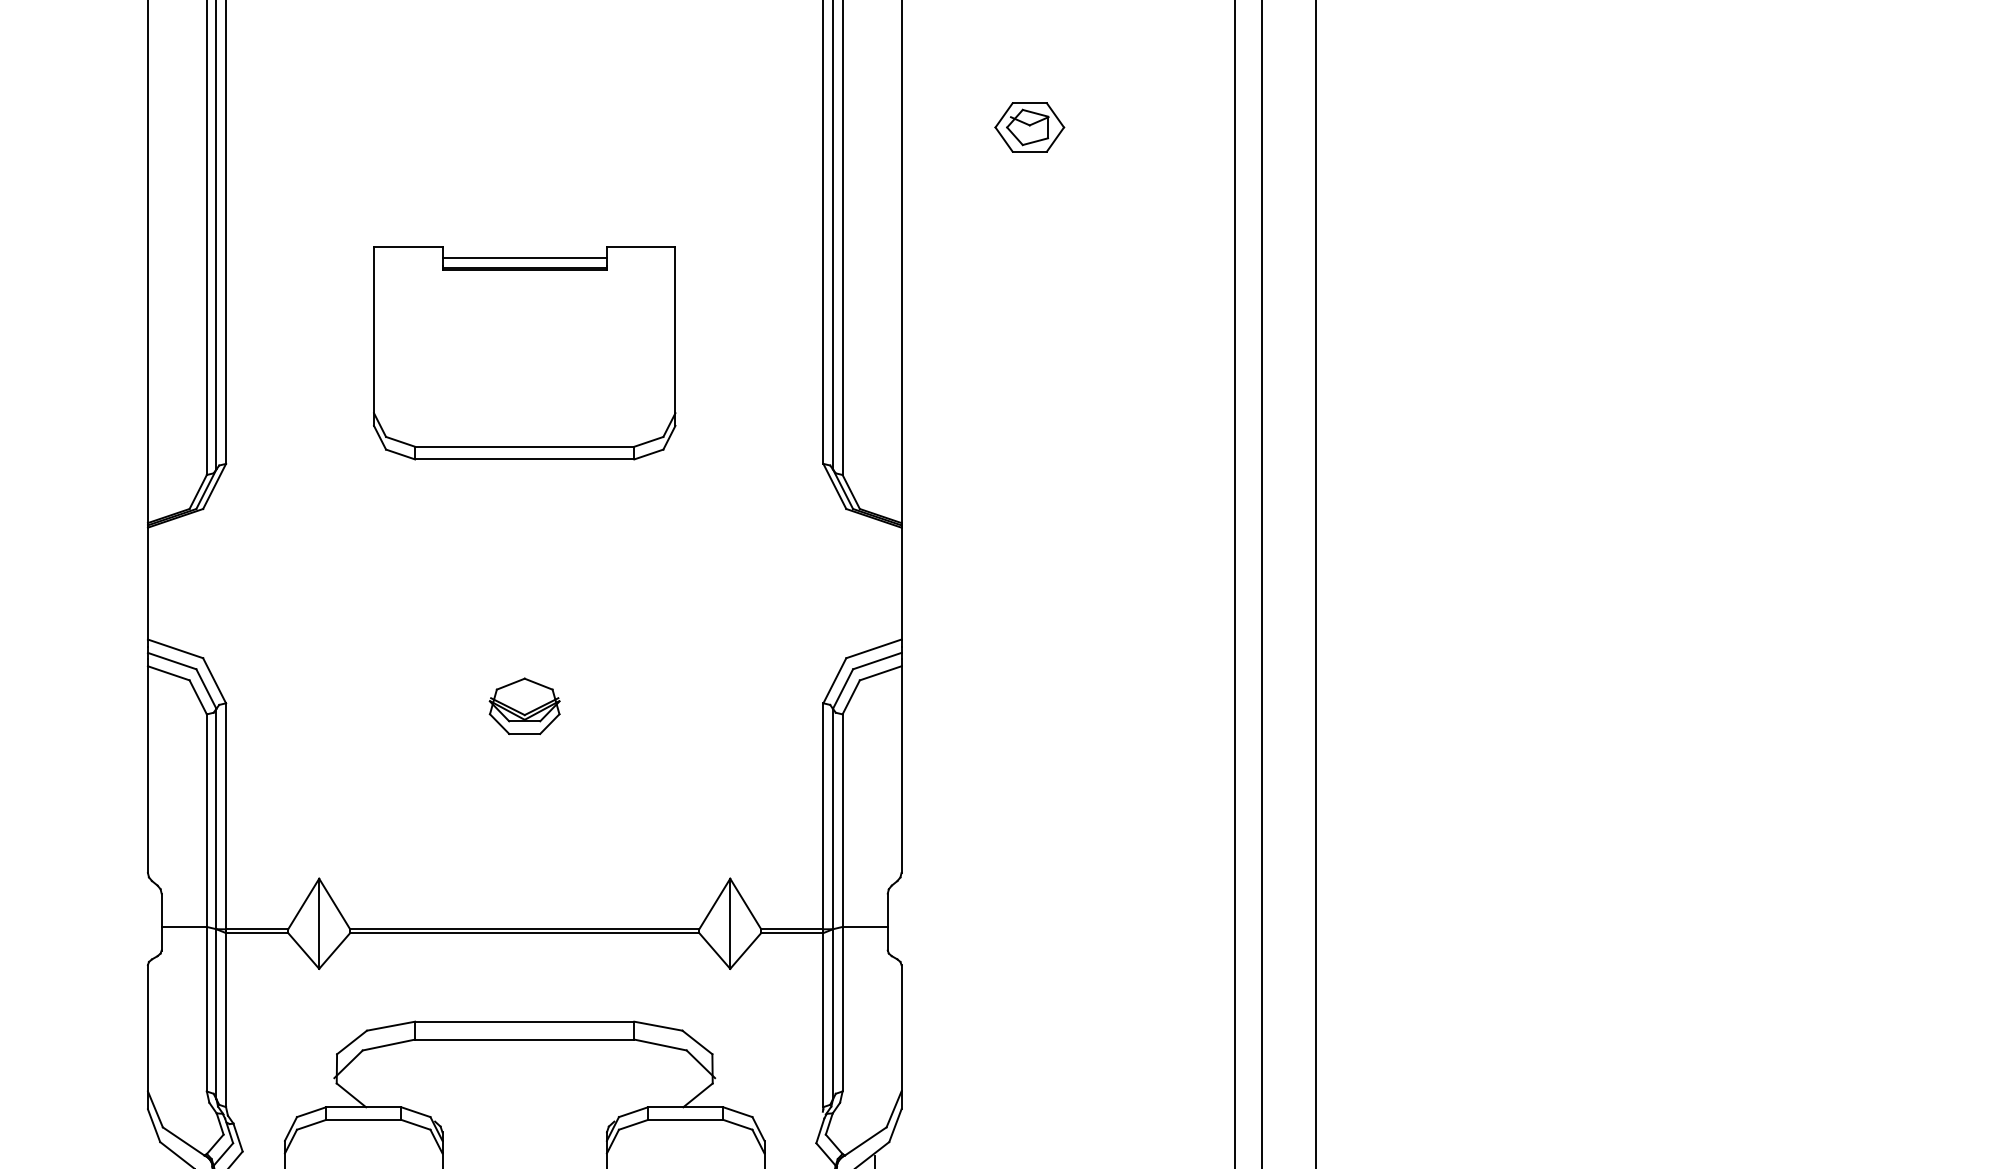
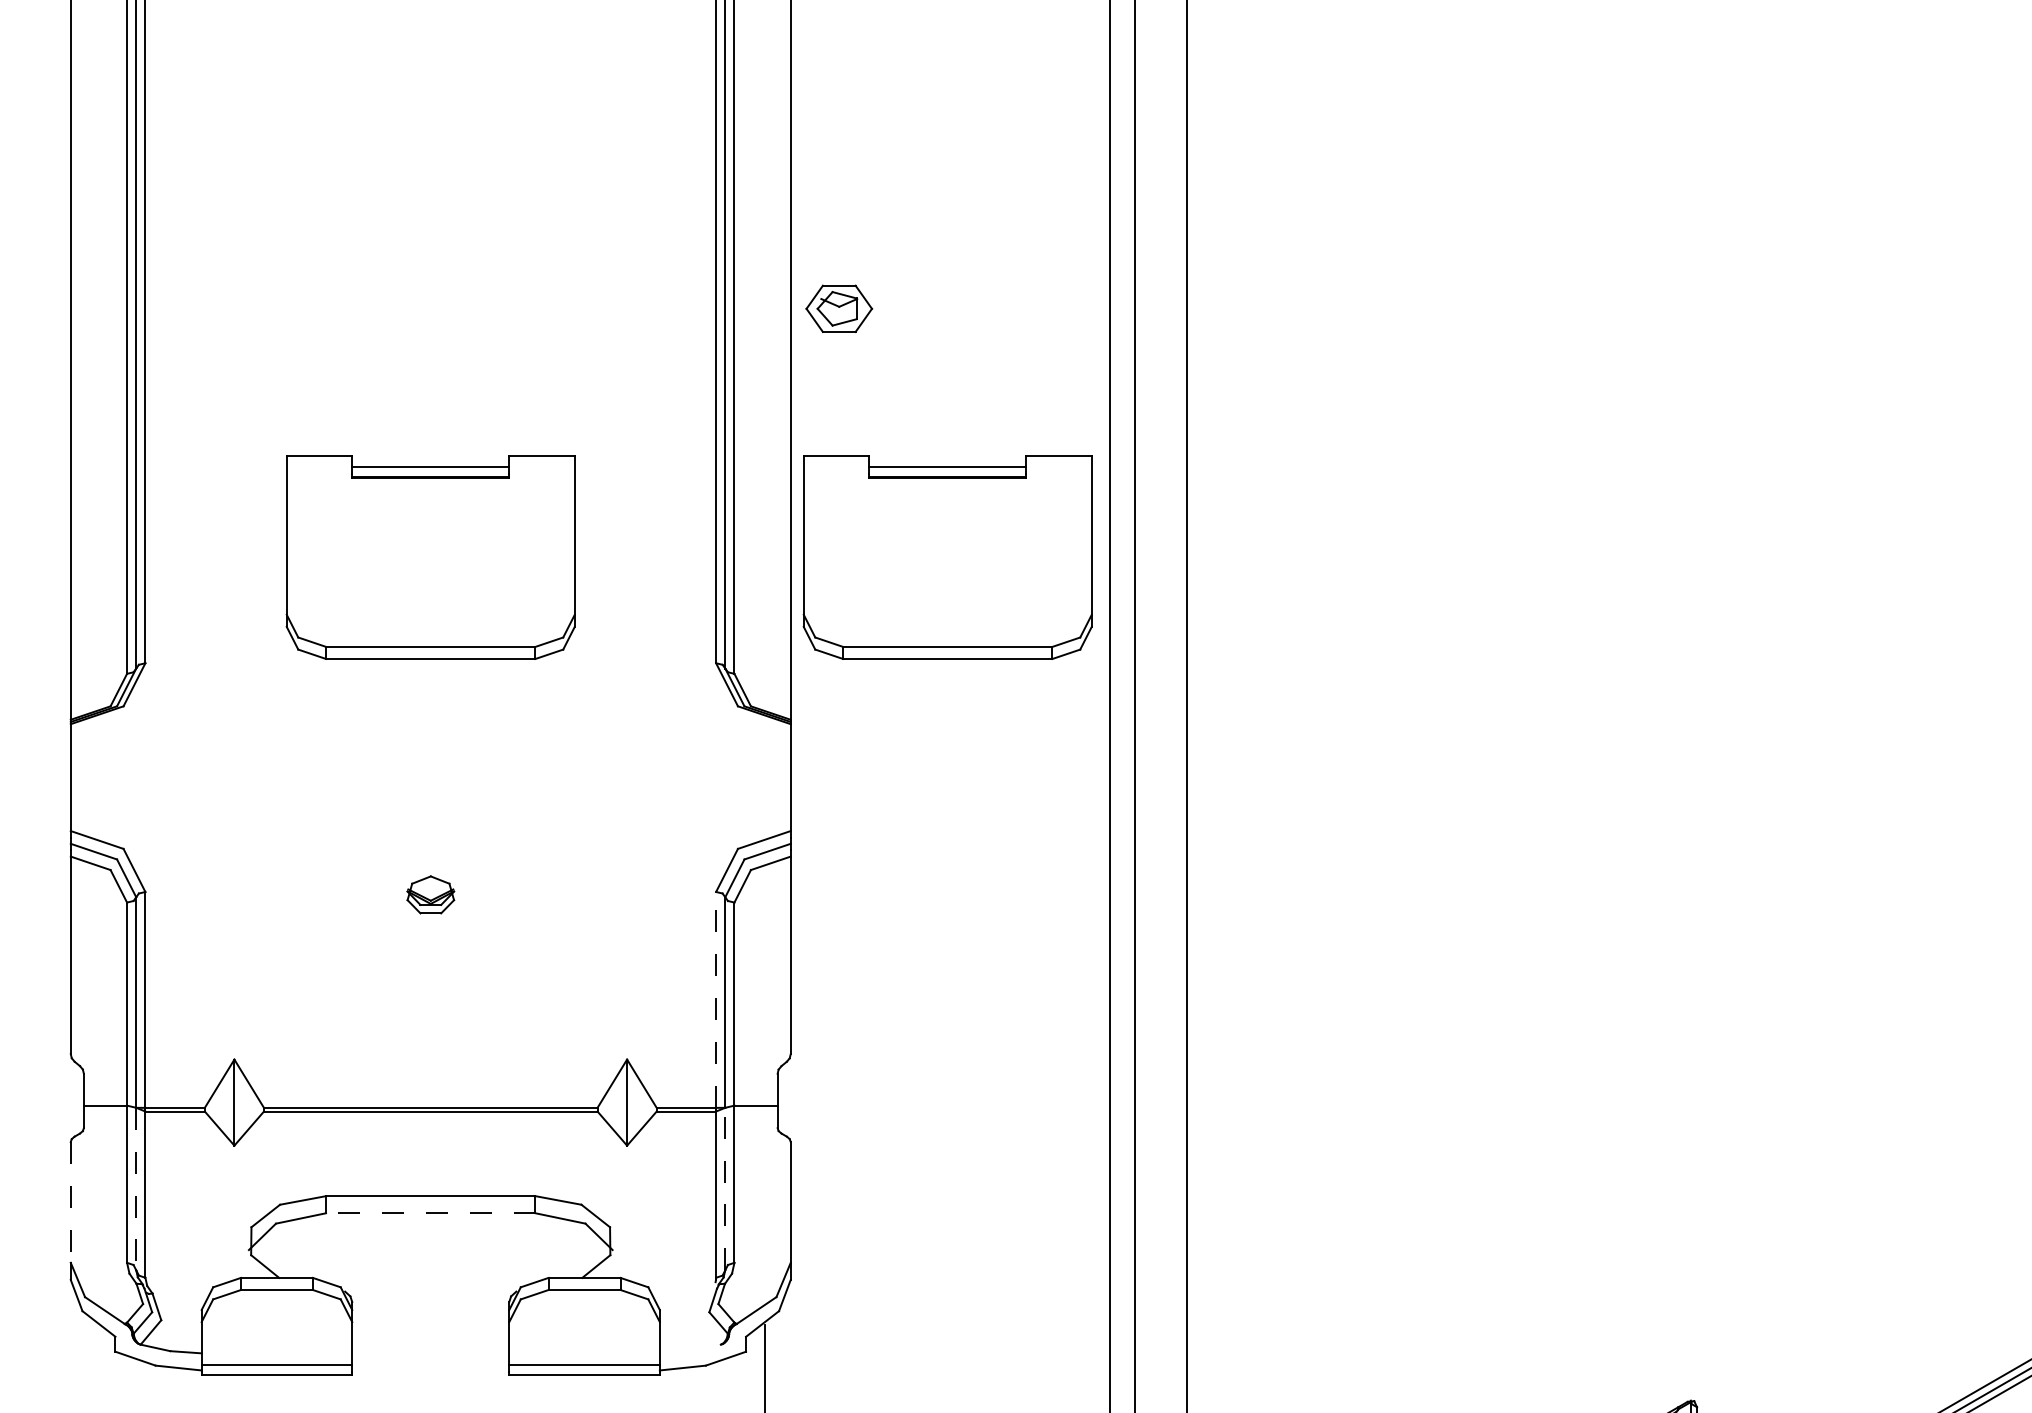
part: (1030, 127) -> (839, 308), moved
part: (1065, 353) -> (947, 557), added
part: (524, 705) -> (430, 894), size x0.7
line: (823, 815) -> (716, 999), solid -> dashed
line: (833, 1013) -> (725, 1188), solid -> dashed
line: (216, 1014) -> (136, 1189), solid -> dashed
line: (147, 1028) -> (70, 1202), solid -> dashed
line: (524, 1039) -> (430, 1213), solid -> dashed

